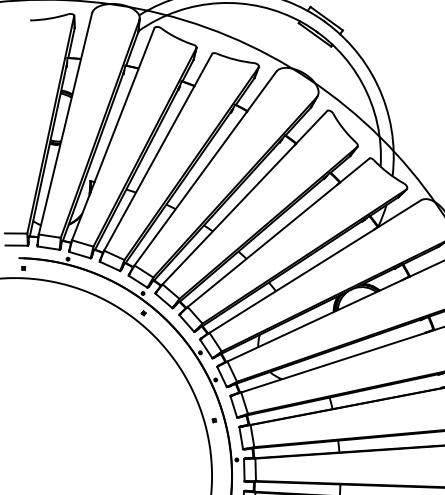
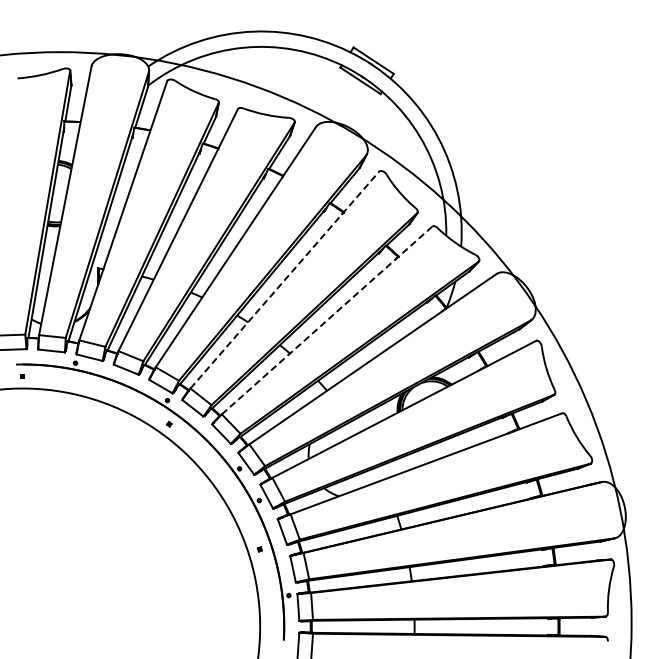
line: (244, 198) -> (284, 280), solid -> dashed
line: (278, 232) -> (327, 320), solid -> dashed

